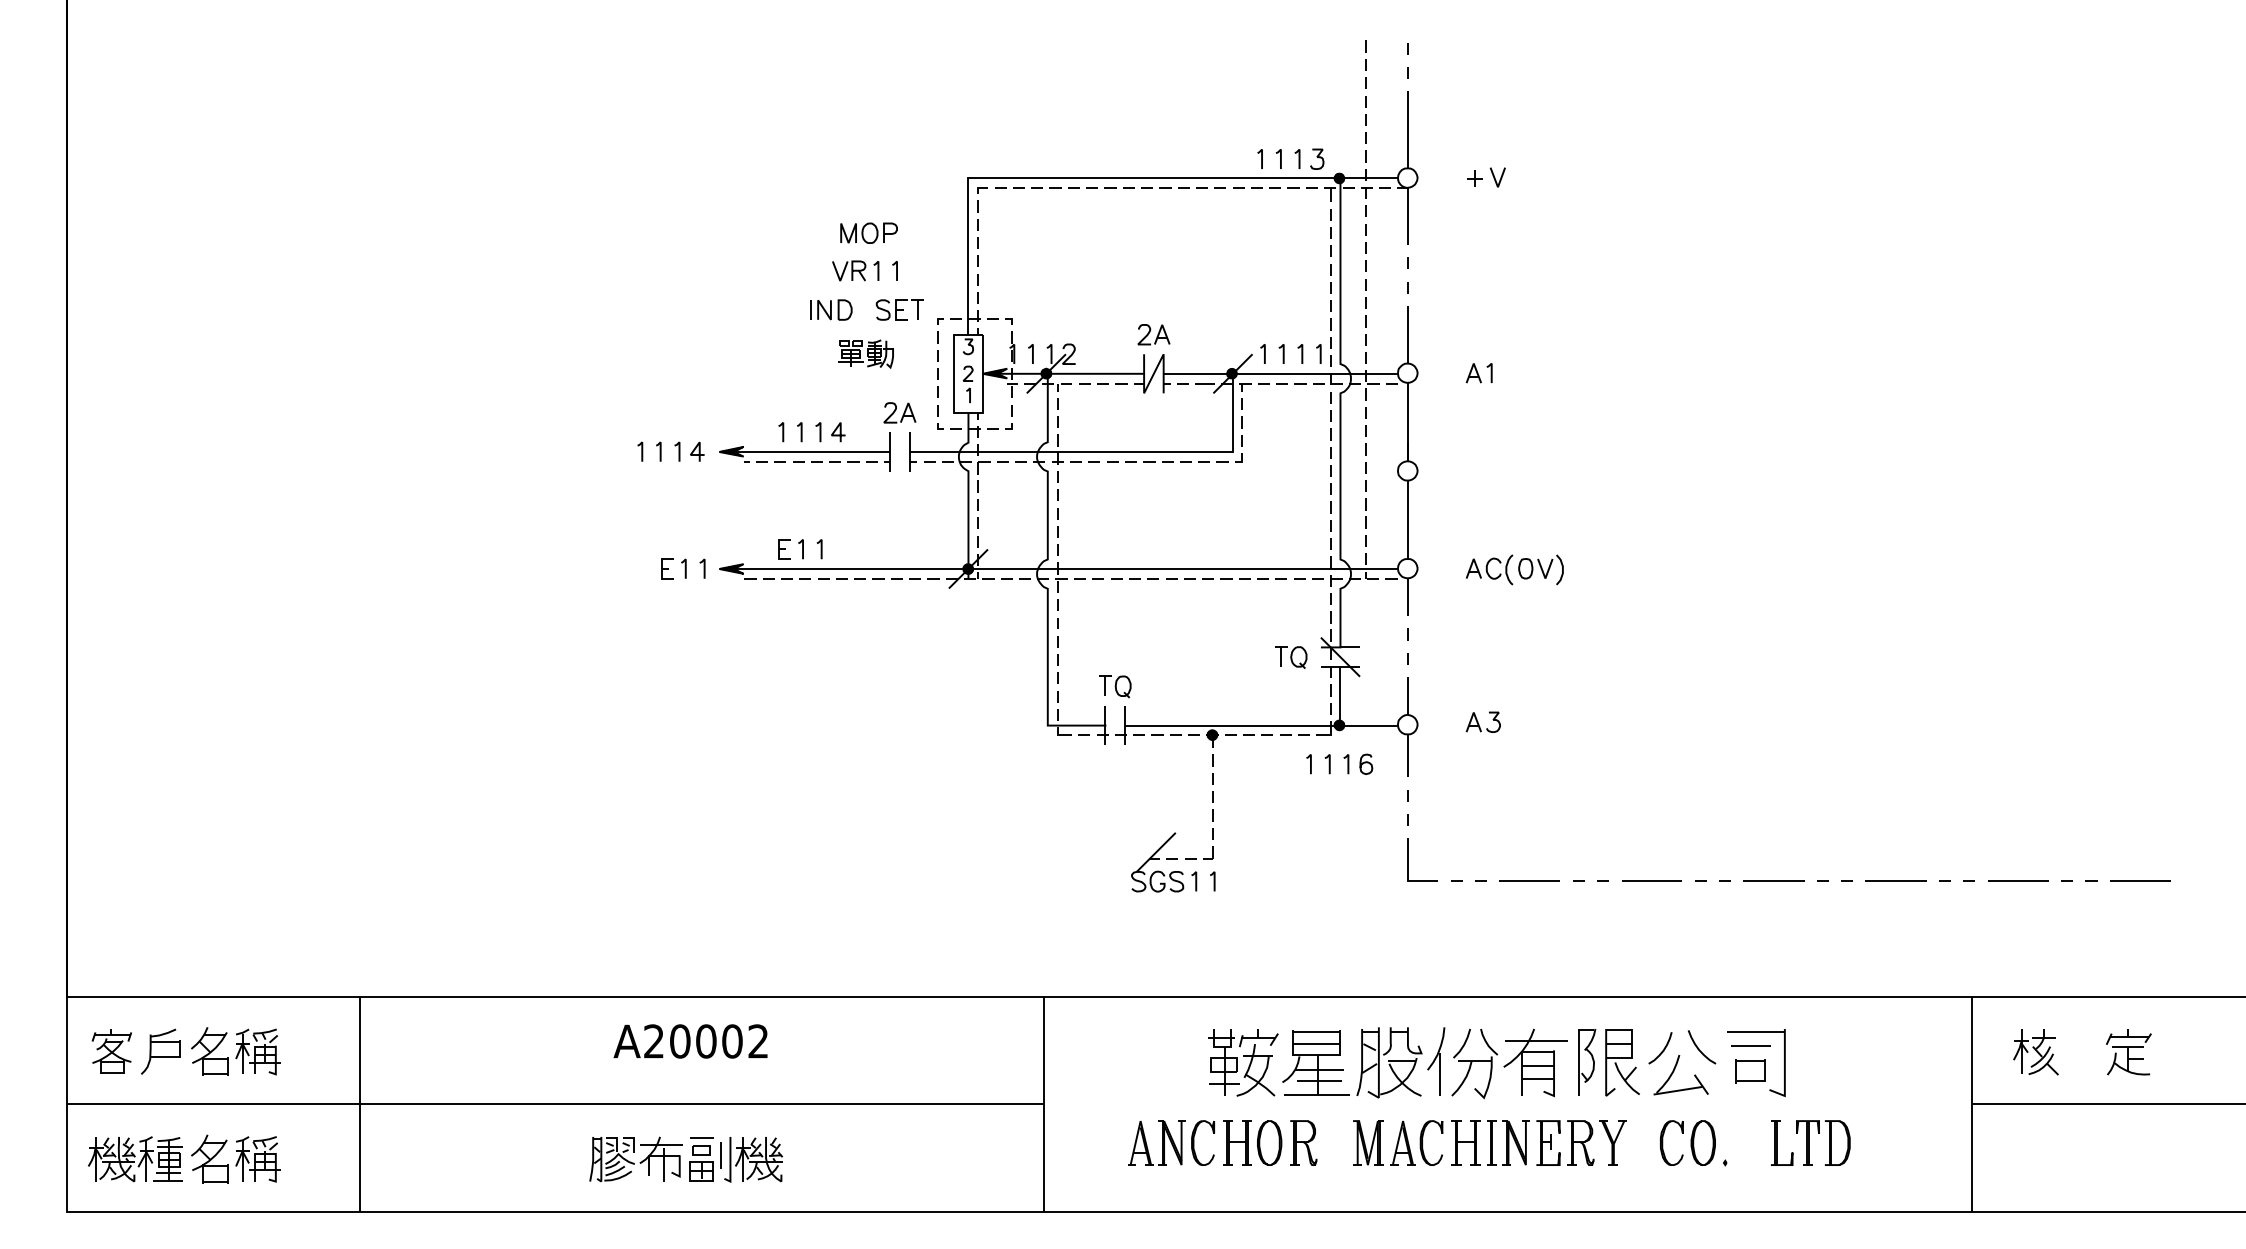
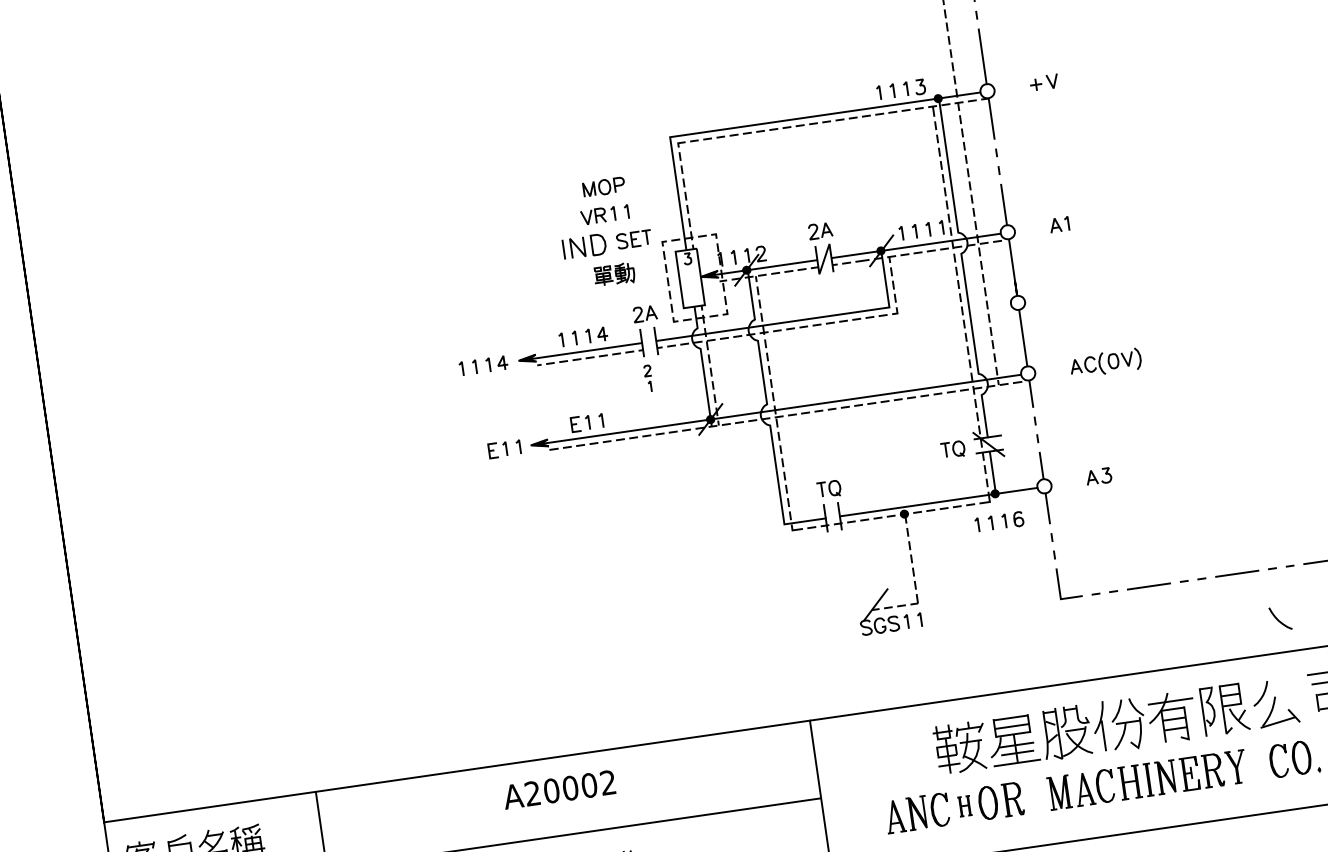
part: (831, 309) -> (584, 246), size x1.4
part: (967, 383) -> (648, 378), moved
curve: (1699, 1048) -> (1278, 619), moved
part: (1237, 1142) -> (964, 805), size x0.6

